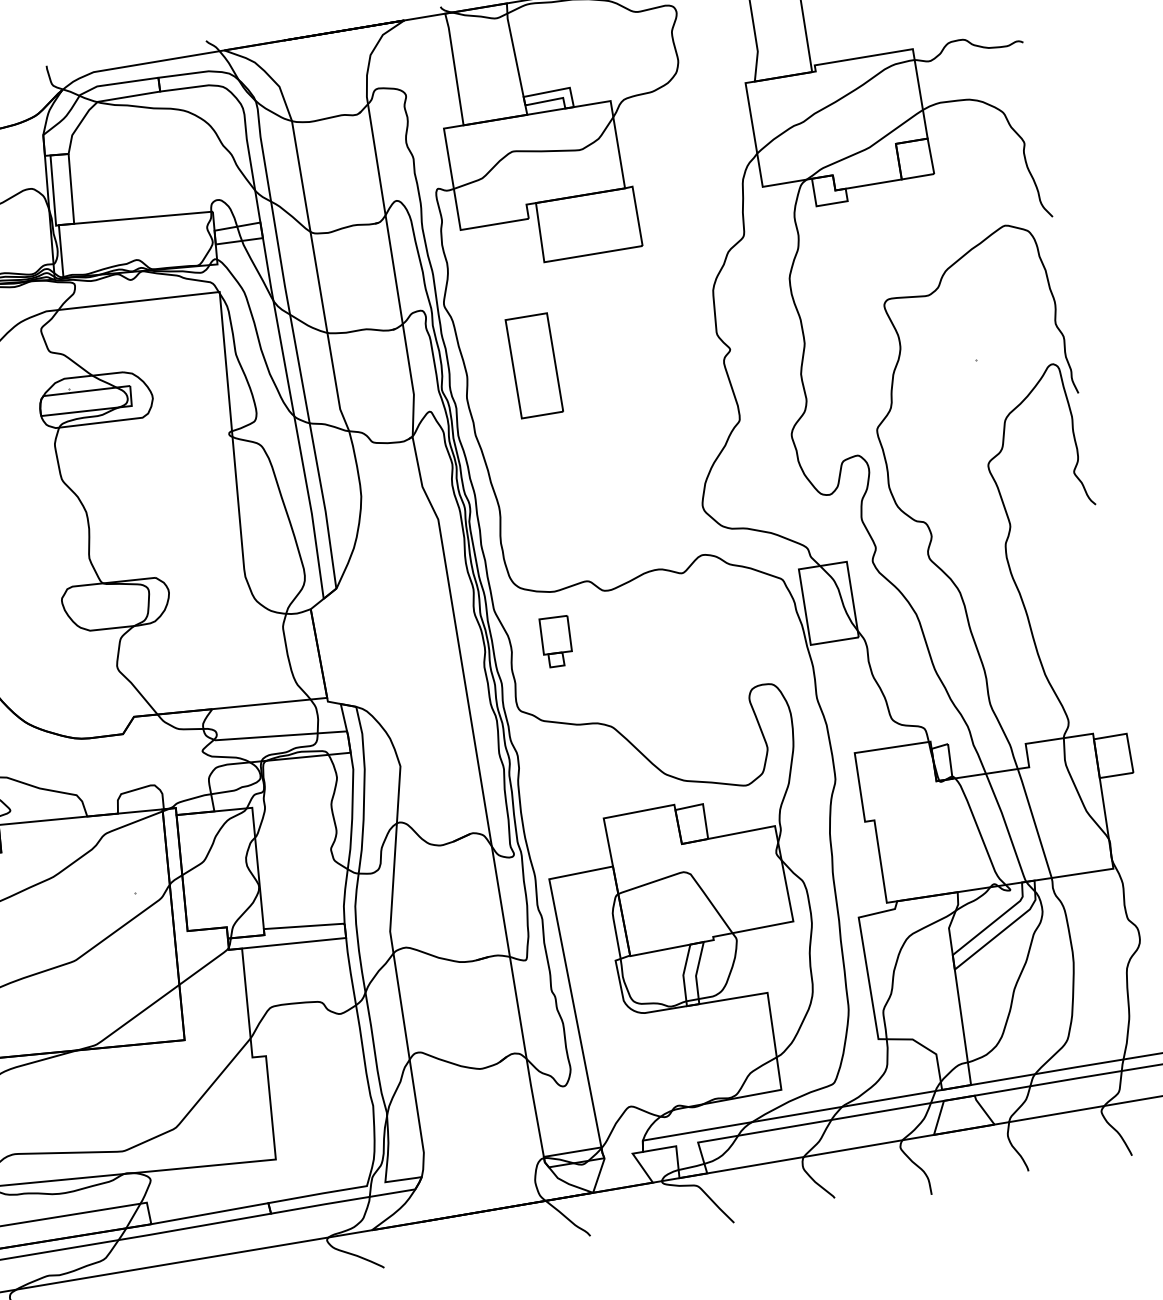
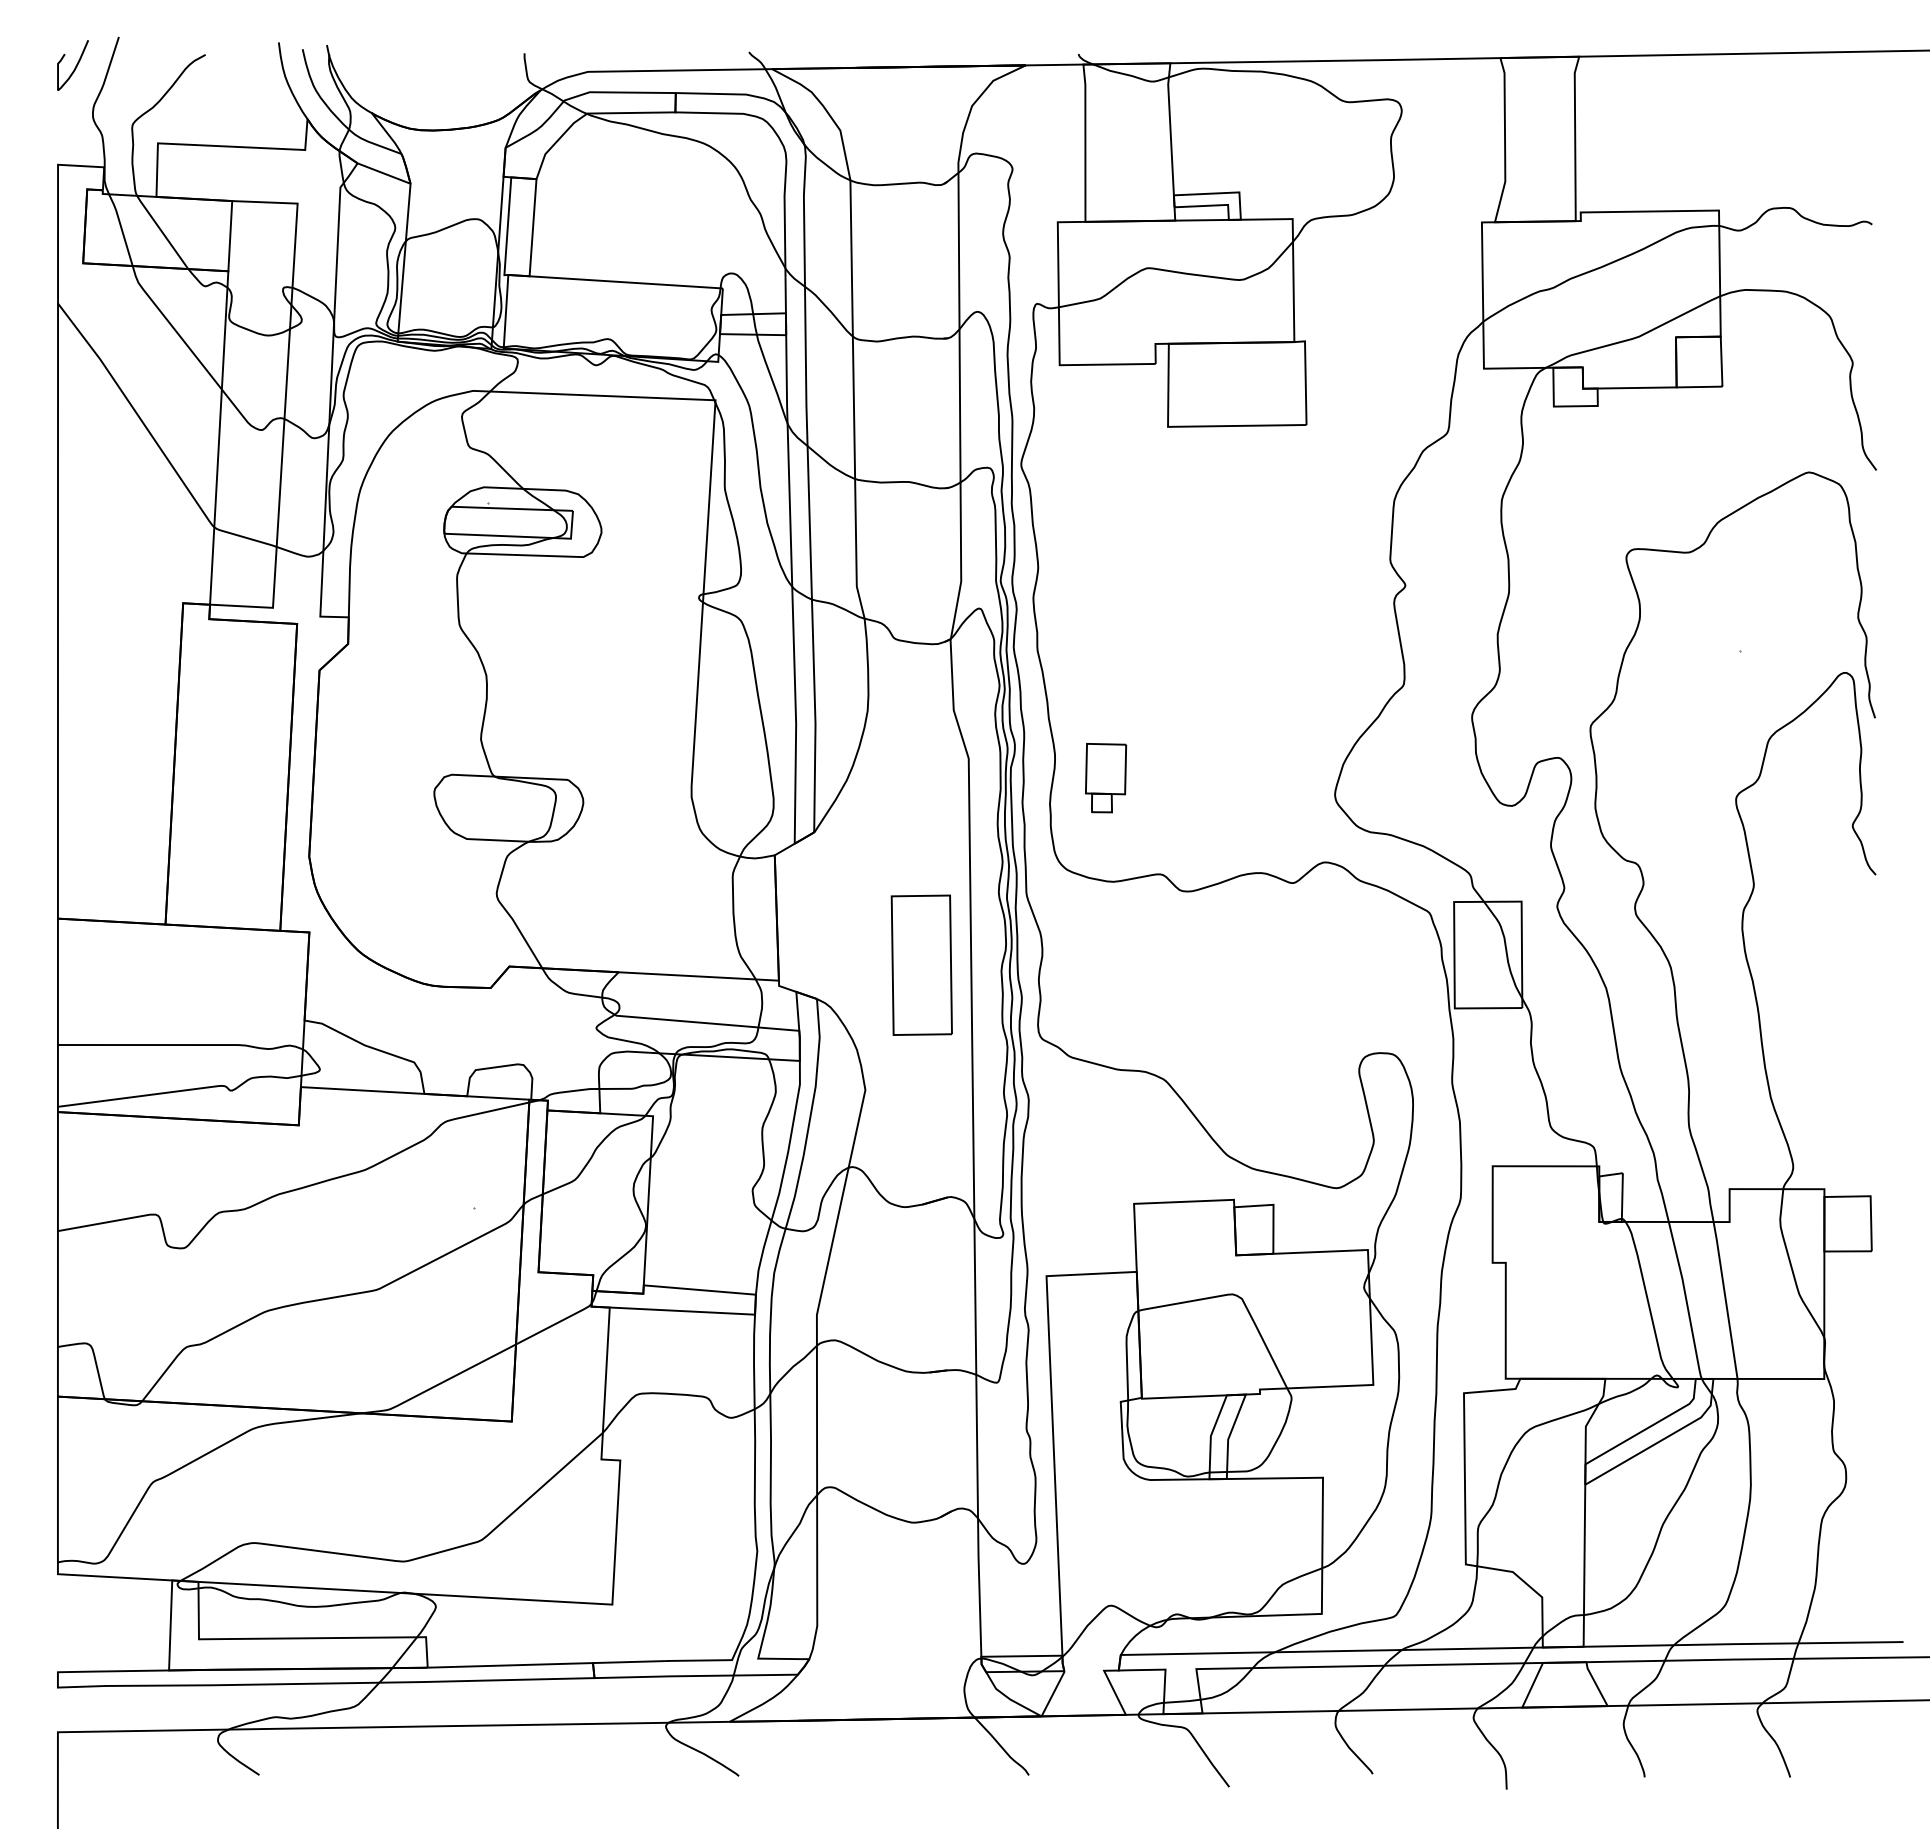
part: (534, 365) -> (921, 964), moved
part: (557, 641) -> (1106, 778), moved

